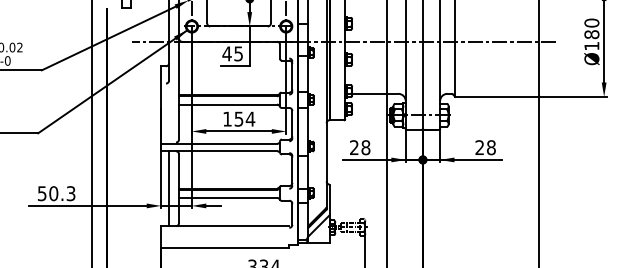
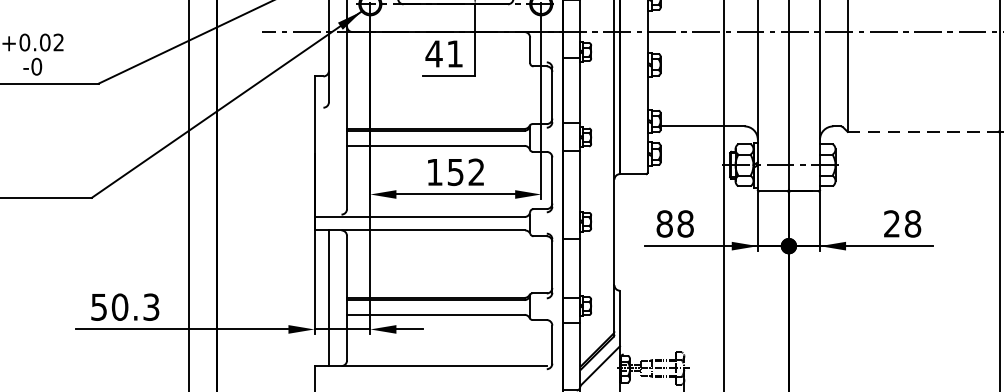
text: (238, 53) -> (454, 53), 45 -> 41
line: (497, 96) -> (924, 131), solid -> dashed
text: (250, 118) -> (476, 171), 154 -> 152
text: (354, 147) -> (664, 223), 28 -> 88

